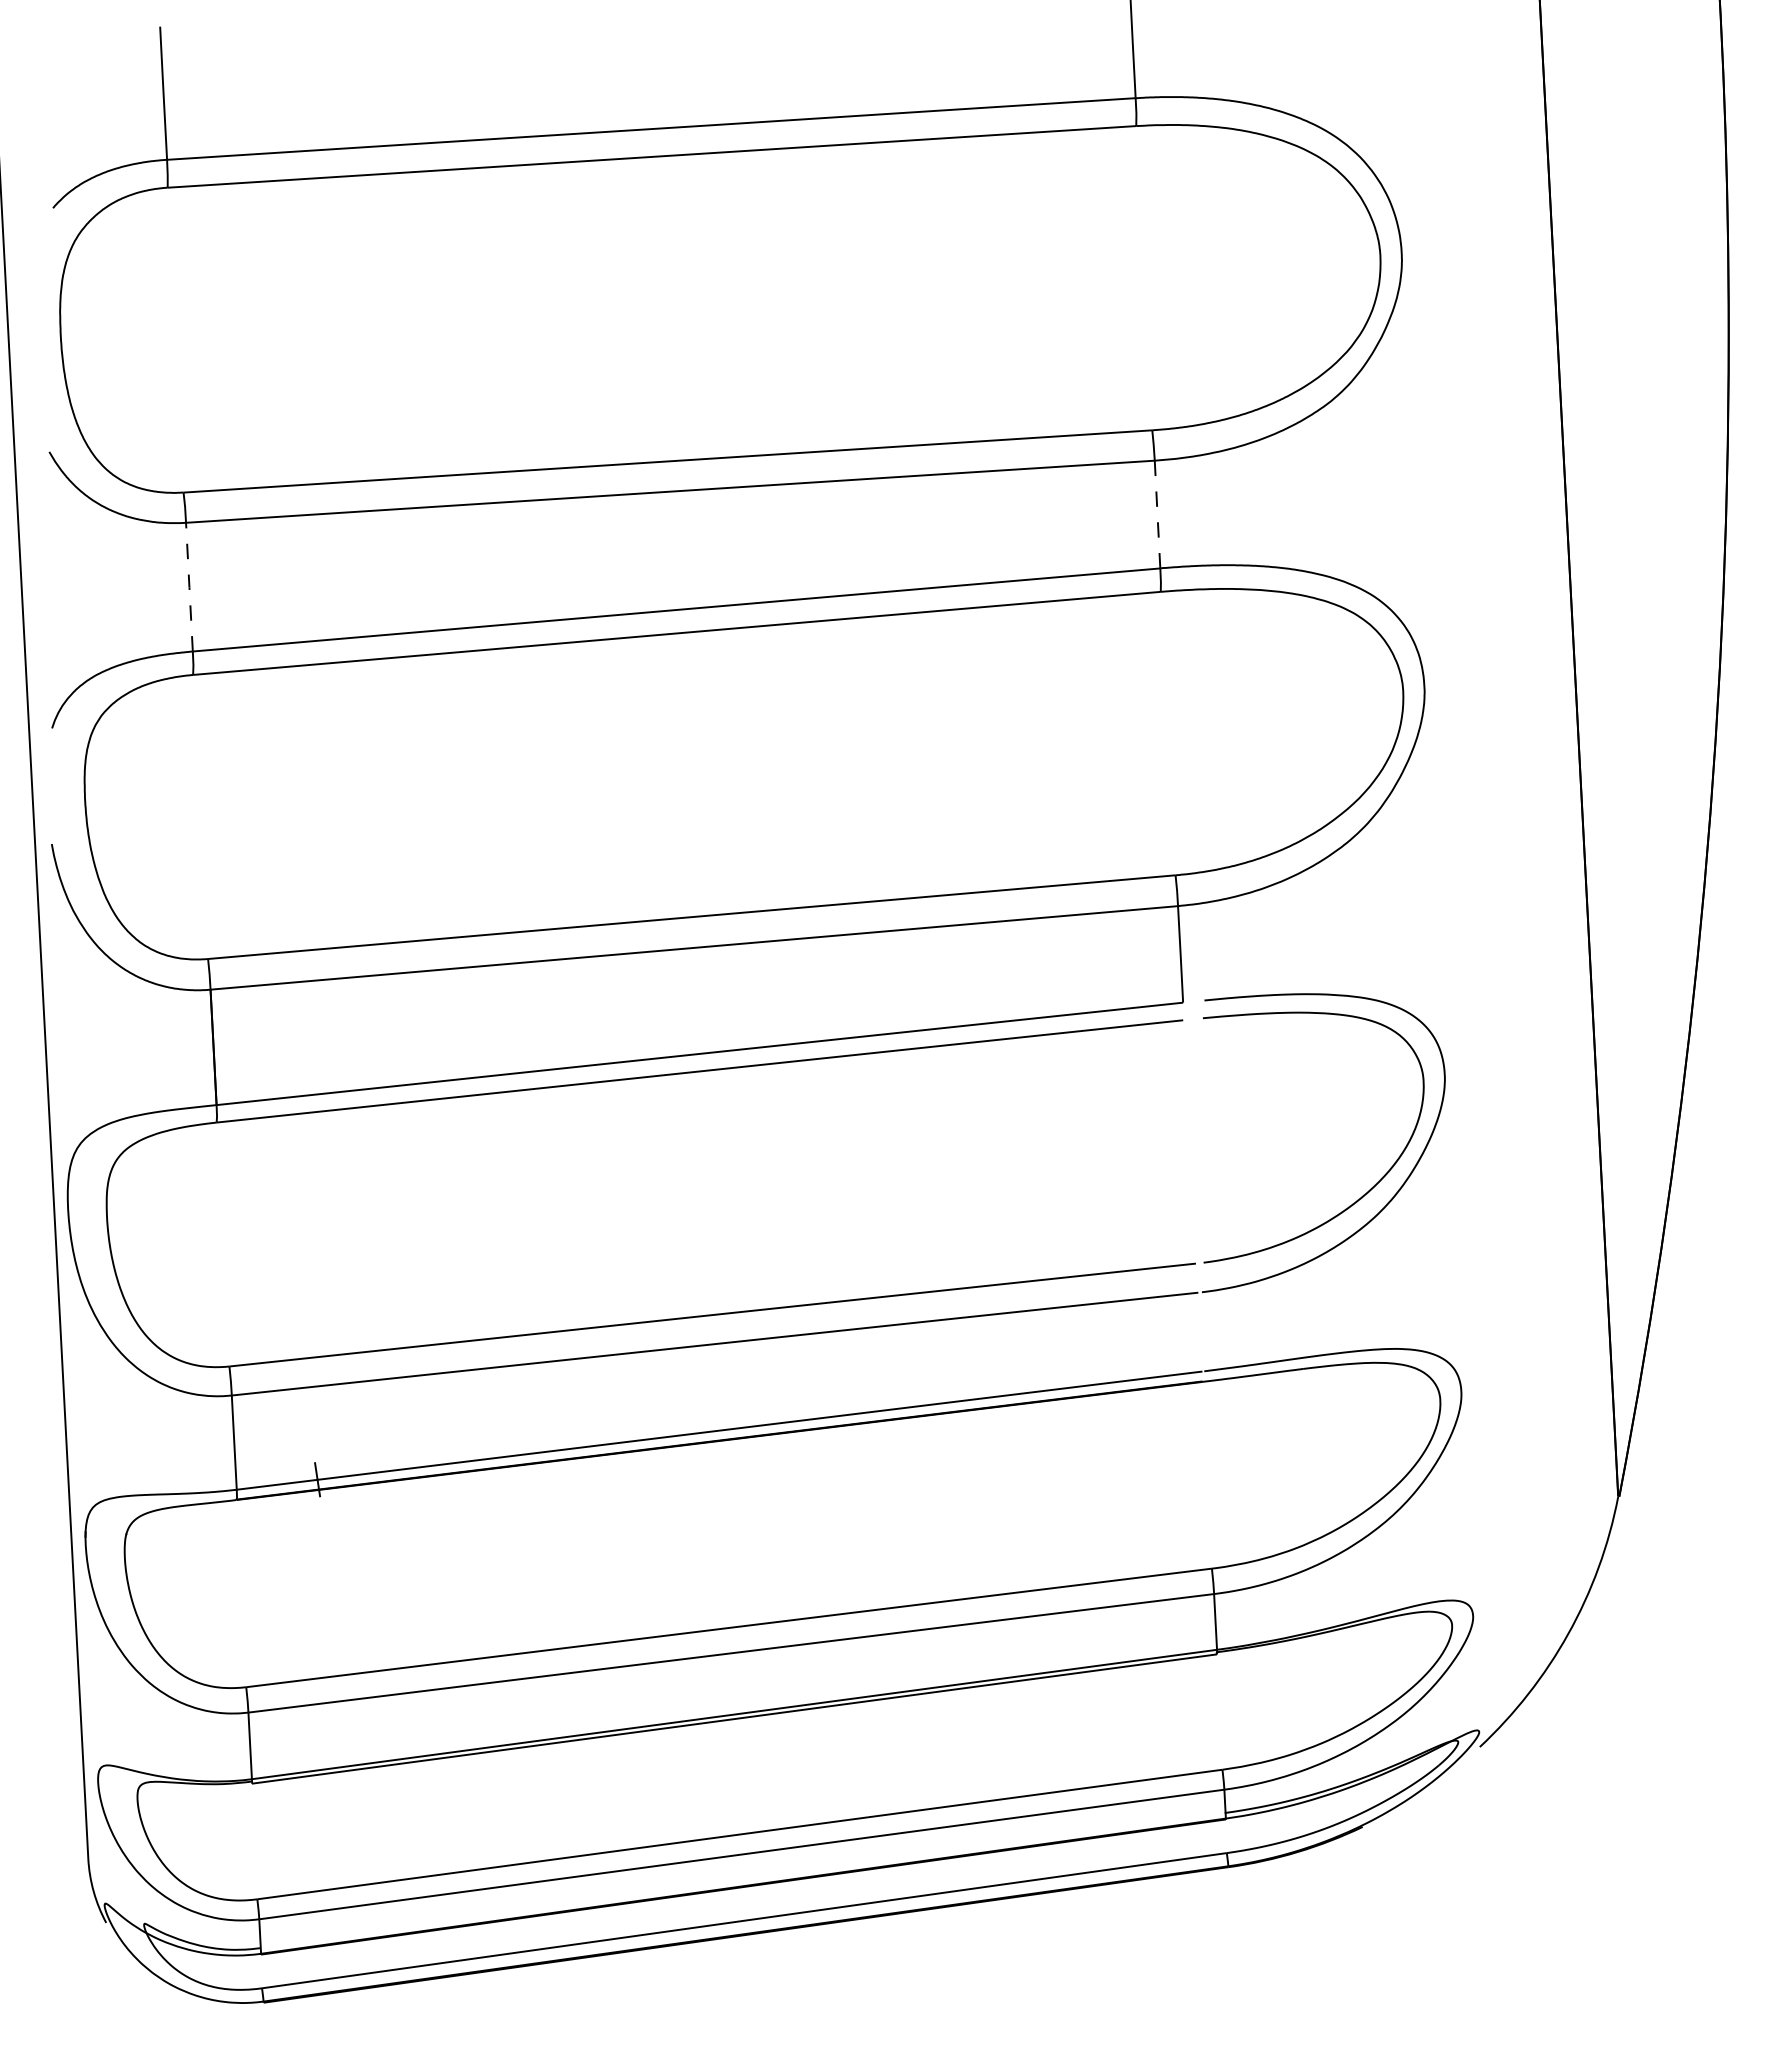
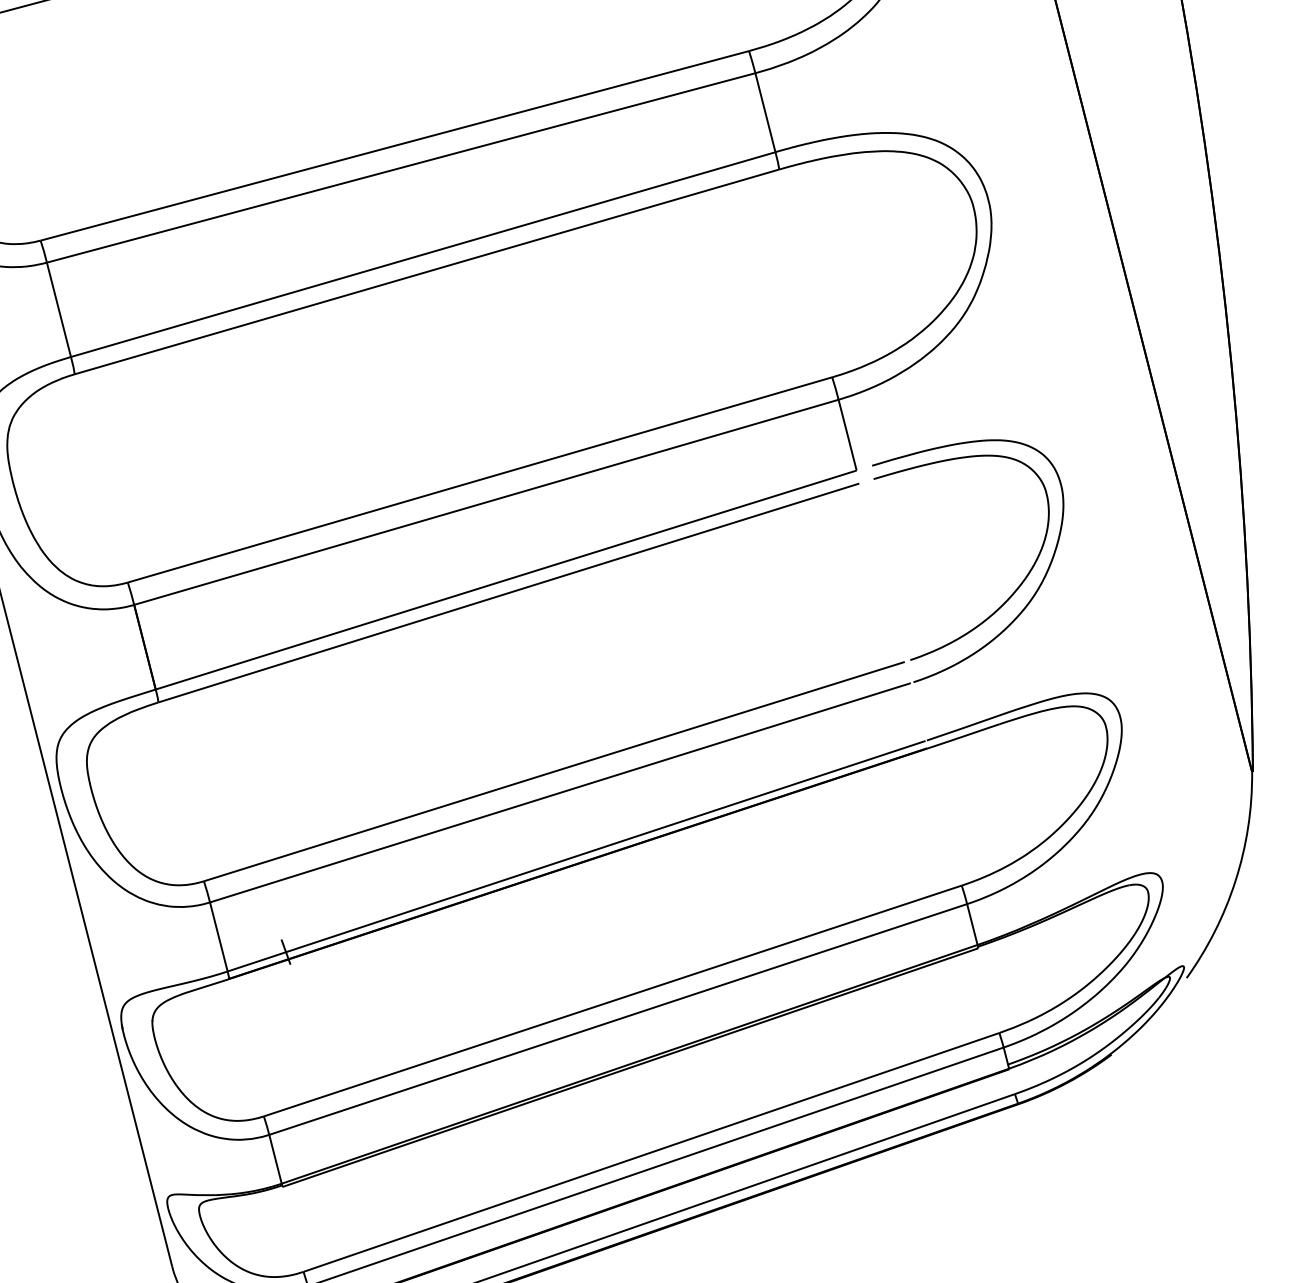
line: (1157, 514) -> (765, 112), dashed -> solid
line: (189, 587) -> (59, 310), dashed -> solid

